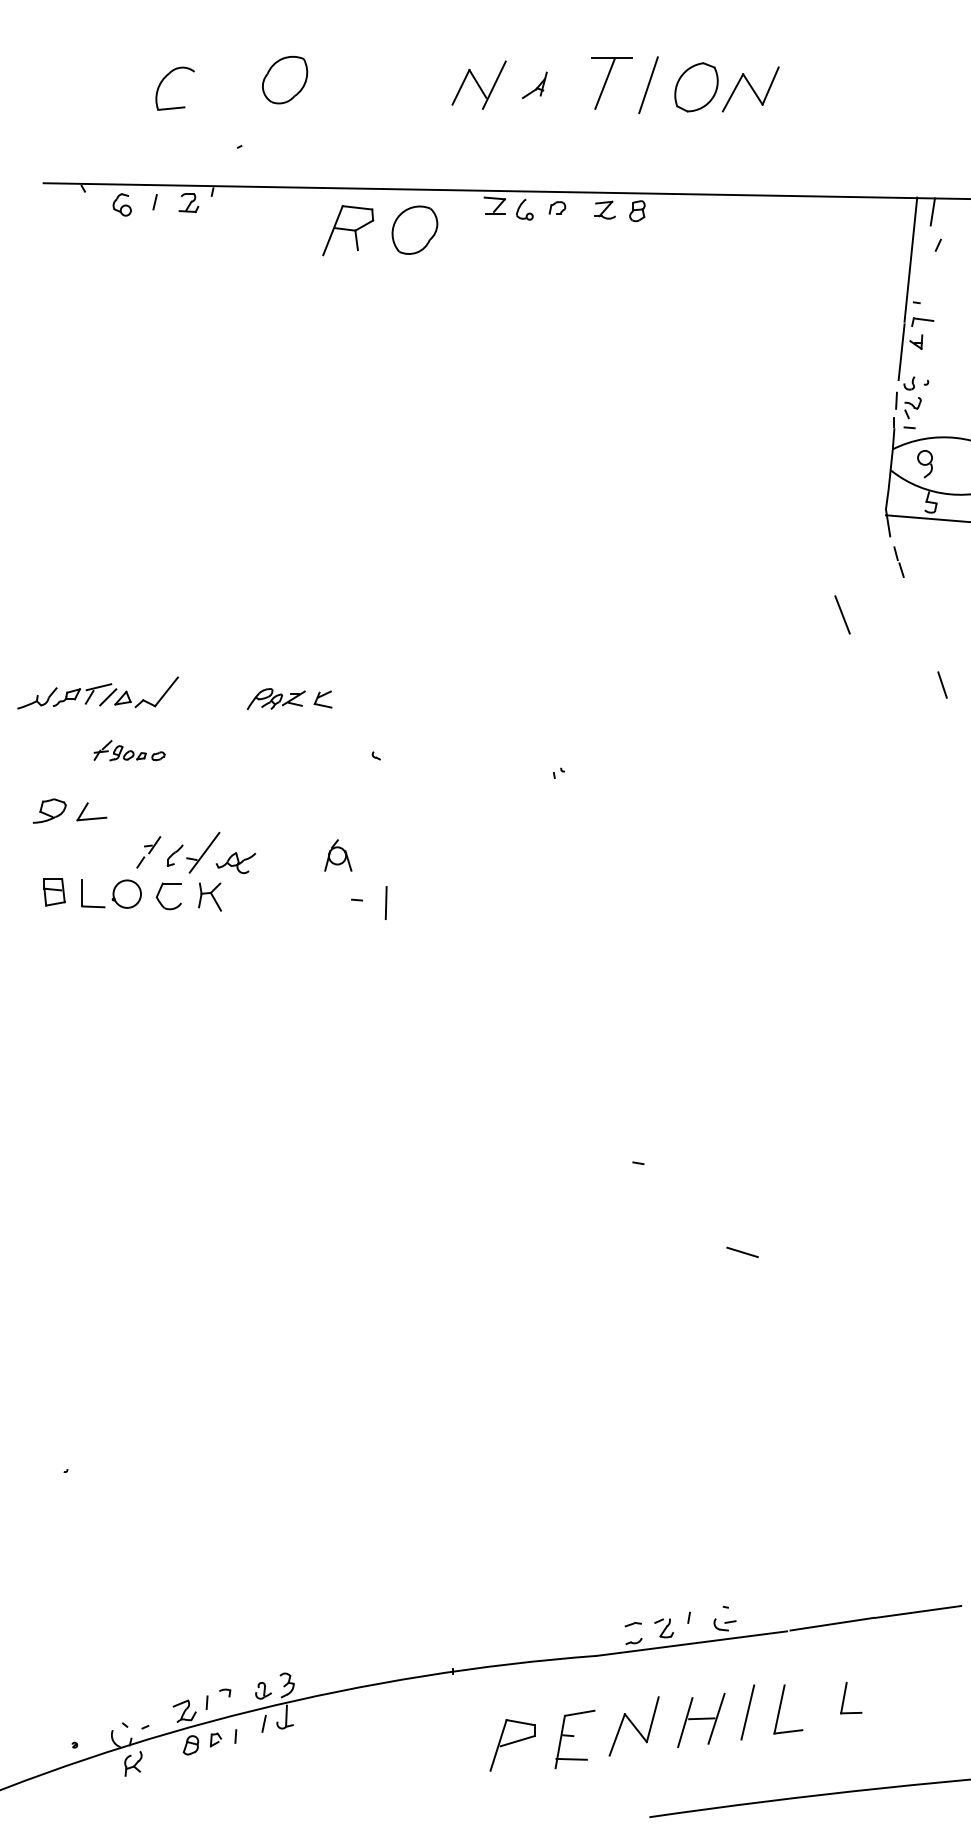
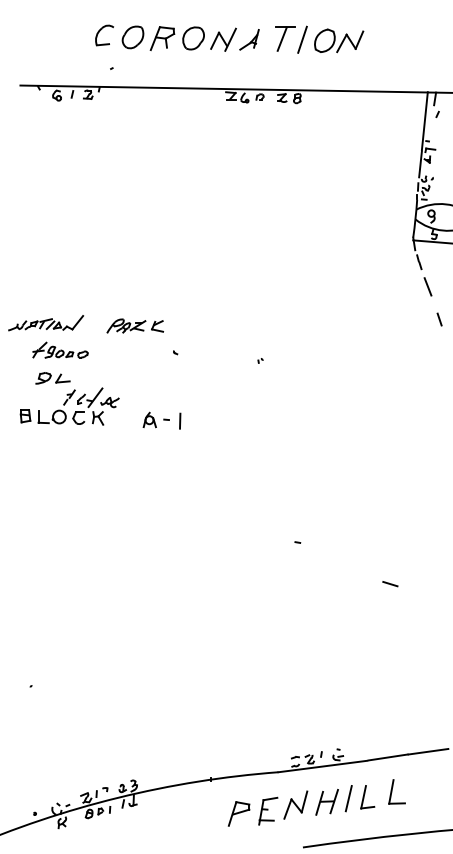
part: (534, 84) -> (249, 39), size x1.67
part: (174, 88) -> (104, 35), moved
part: (378, 230) -> (176, 38), moved
line: (841, 614) -> (427, 286), moved
part: (288, 697) -> (134, 325), size x1.43
part: (129, 749) -> (60, 349), size x1.67
part: (69, 811) -> (52, 378), moved
part: (337, 854) -> (149, 419), moved
line: (742, 1253) -> (390, 584), moved
part: (850, 1697) -> (396, 791), size x1.67

